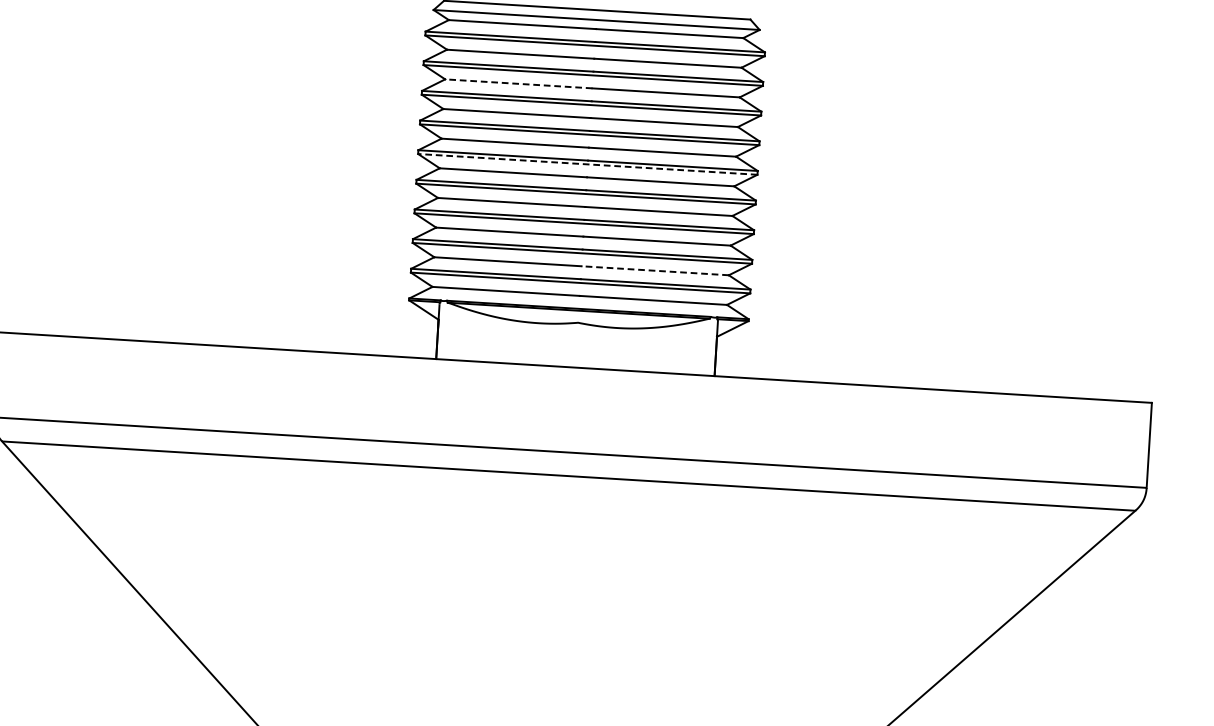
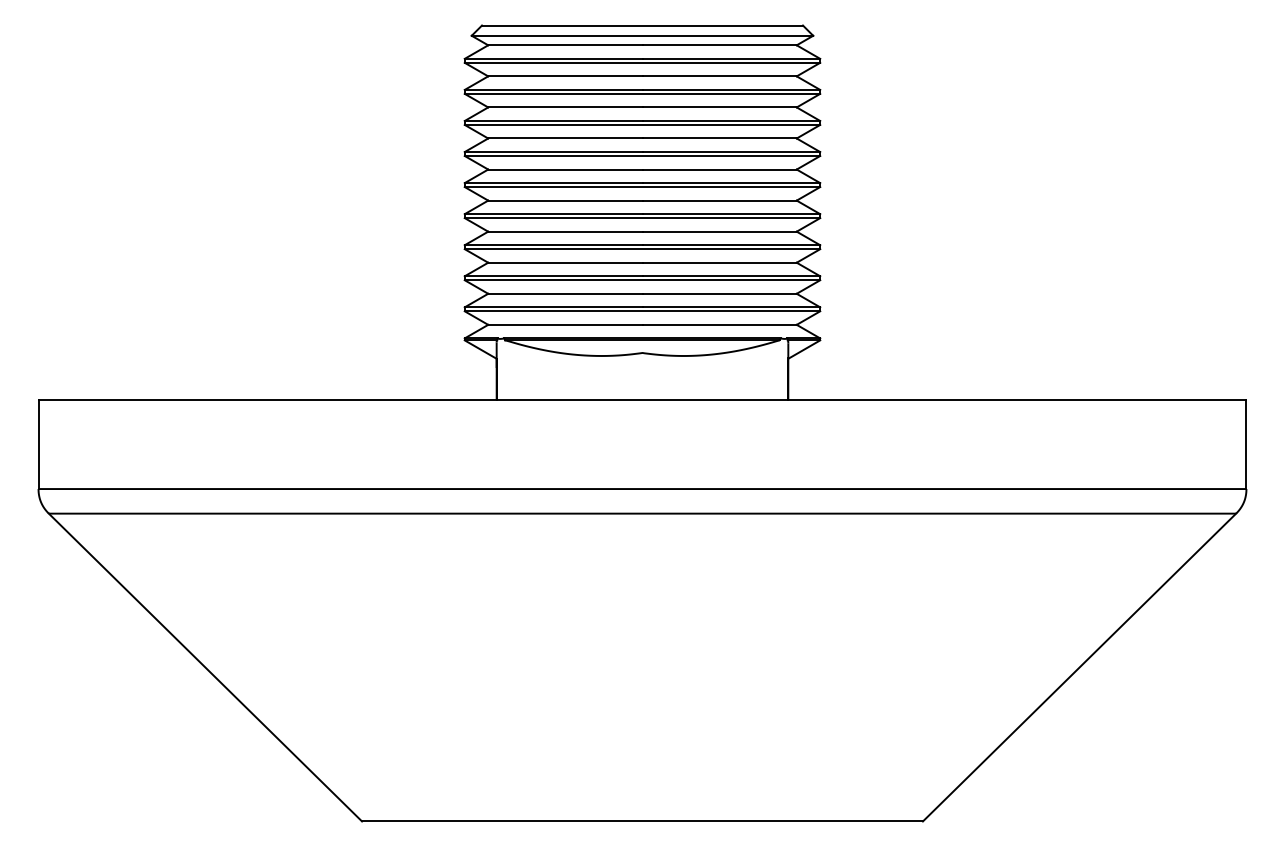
line: (518, 83) -> (564, 107), dashed -> solid
line: (587, 164) -> (642, 187), dashed -> solid
line: (655, 270) -> (719, 293), dashed -> solid

